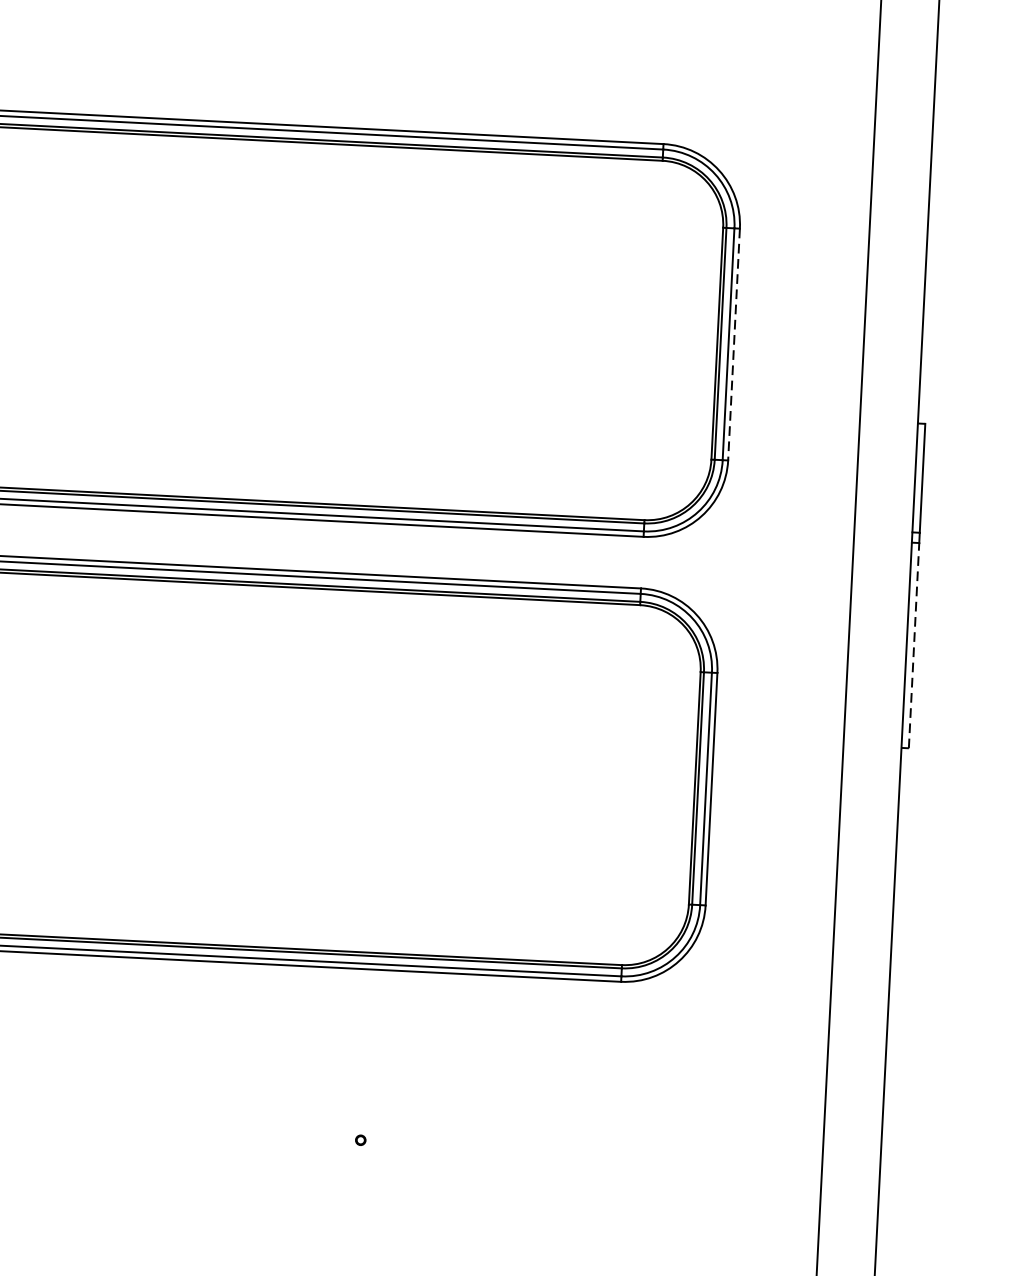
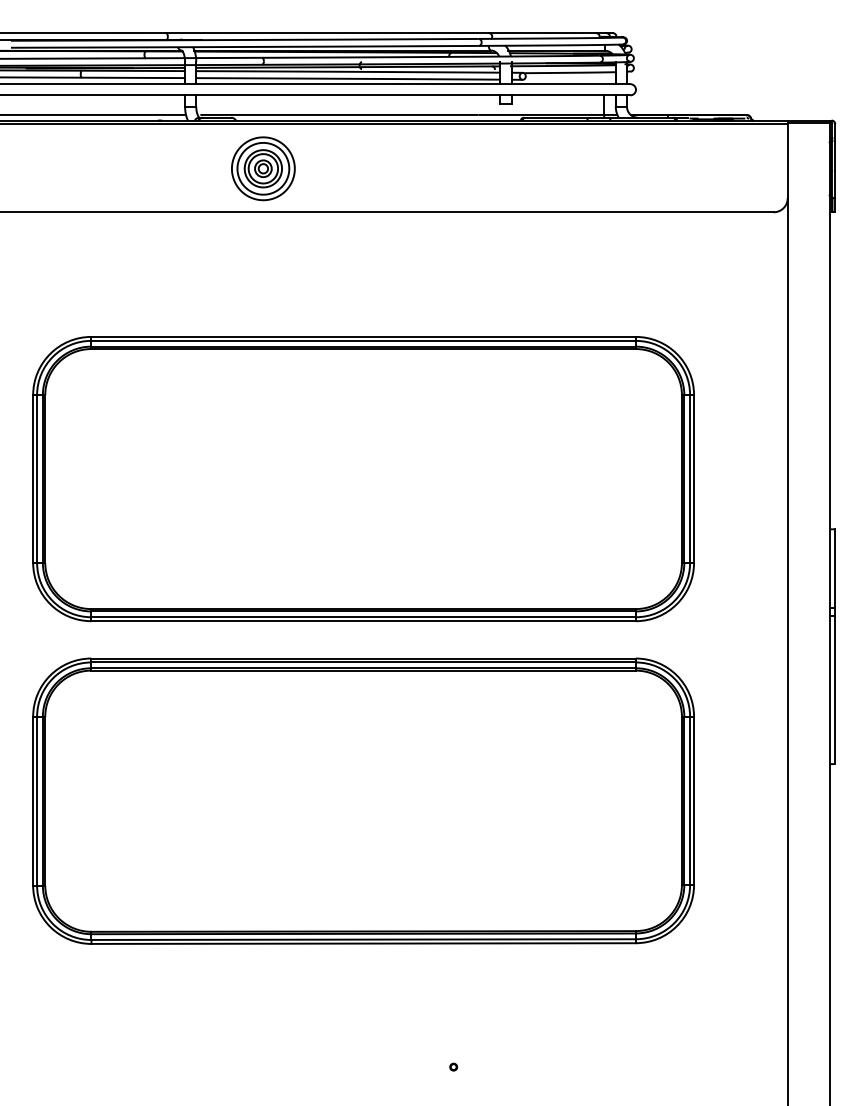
line: (734, 345) -> (694, 479), dashed -> solid
line: (914, 645) -> (835, 689), dashed -> solid

